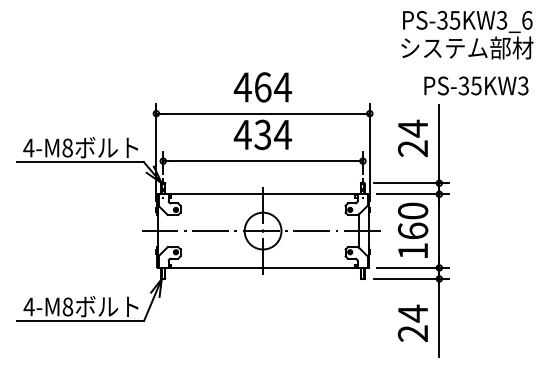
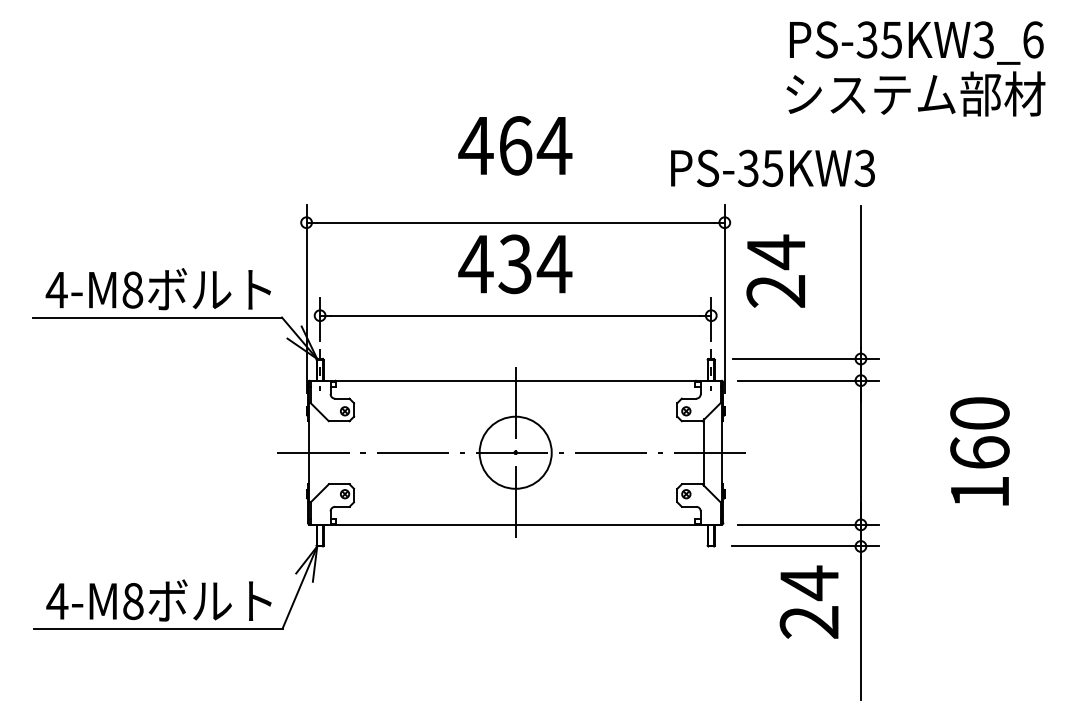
text: (476, 85) -> (773, 167), moved
text: (262, 87) -> (514, 145), moved
text: (412, 137) -> (775, 269), moved
text: (413, 229) -> (980, 449), moved
text: (412, 322) -> (808, 600), moved

